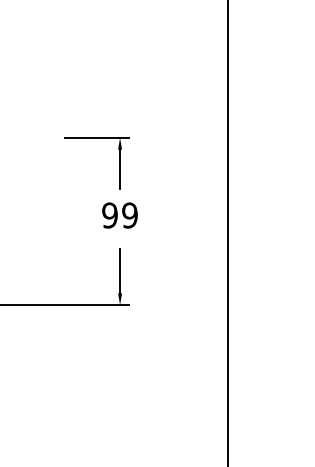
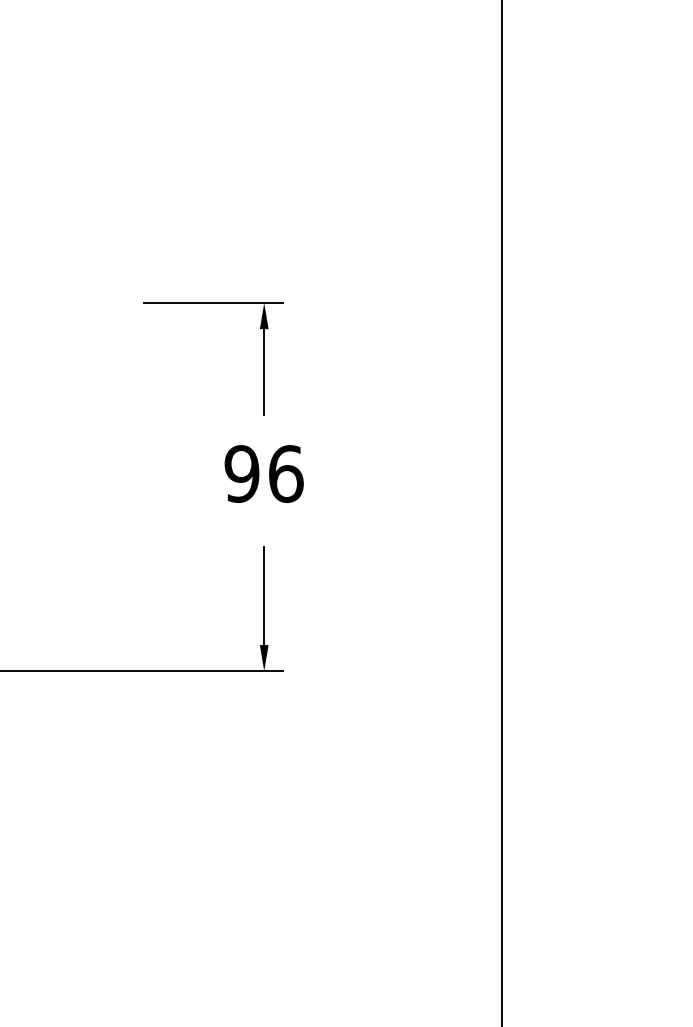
text: (129, 215) -> (284, 473), 99 -> 96

